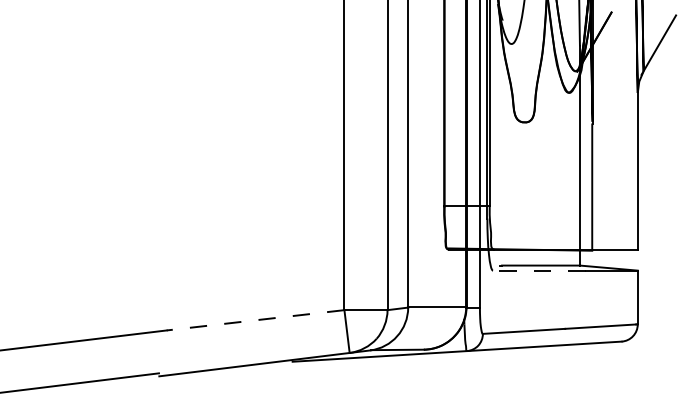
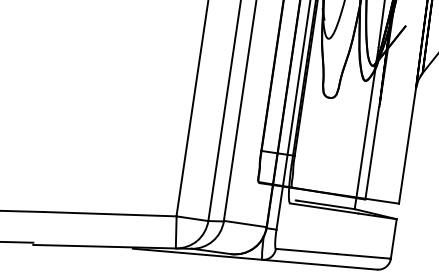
line: (538, 270) -> (323, 208), dashed -> solid
line: (254, 320) -> (109, 214), dashed -> solid

